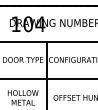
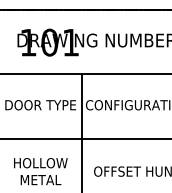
text: (40, 23) -> (71, 41), 104 -> 101

